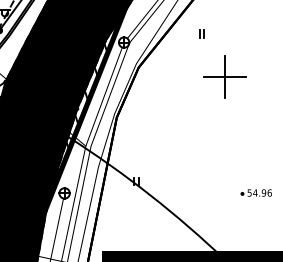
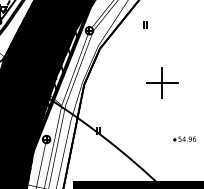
part: (225, 76) -> (162, 82), moved

